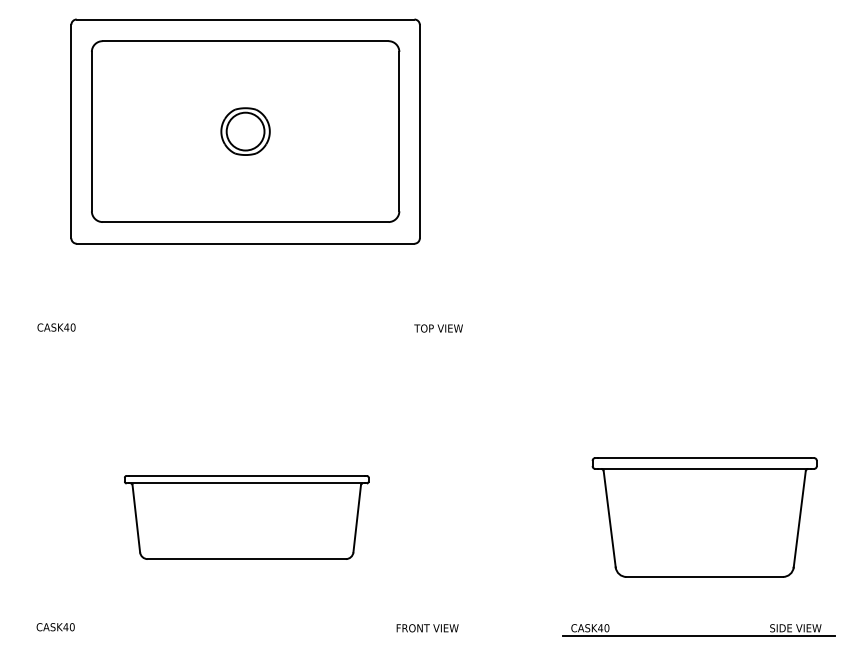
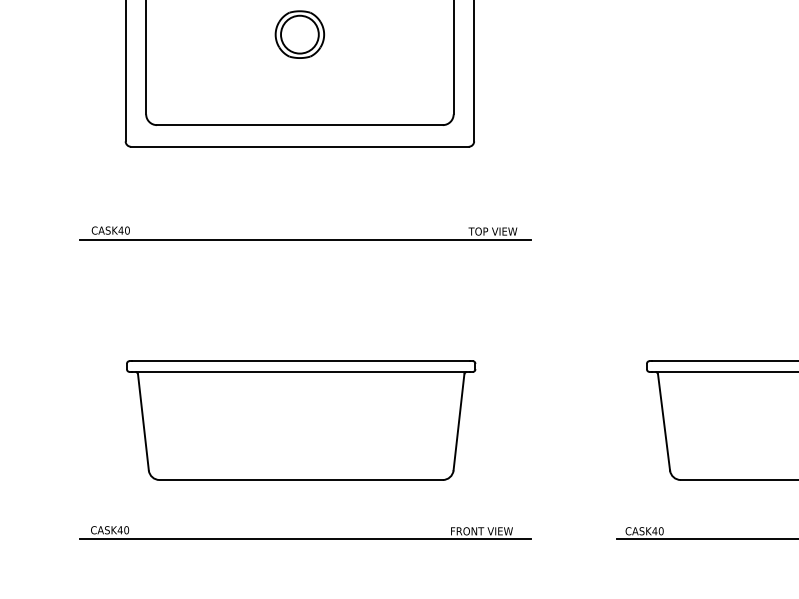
line: (250, 336) -> (304, 239), added
part: (246, 517) -> (300, 420), size x1.43
line: (250, 636) -> (304, 539), added

